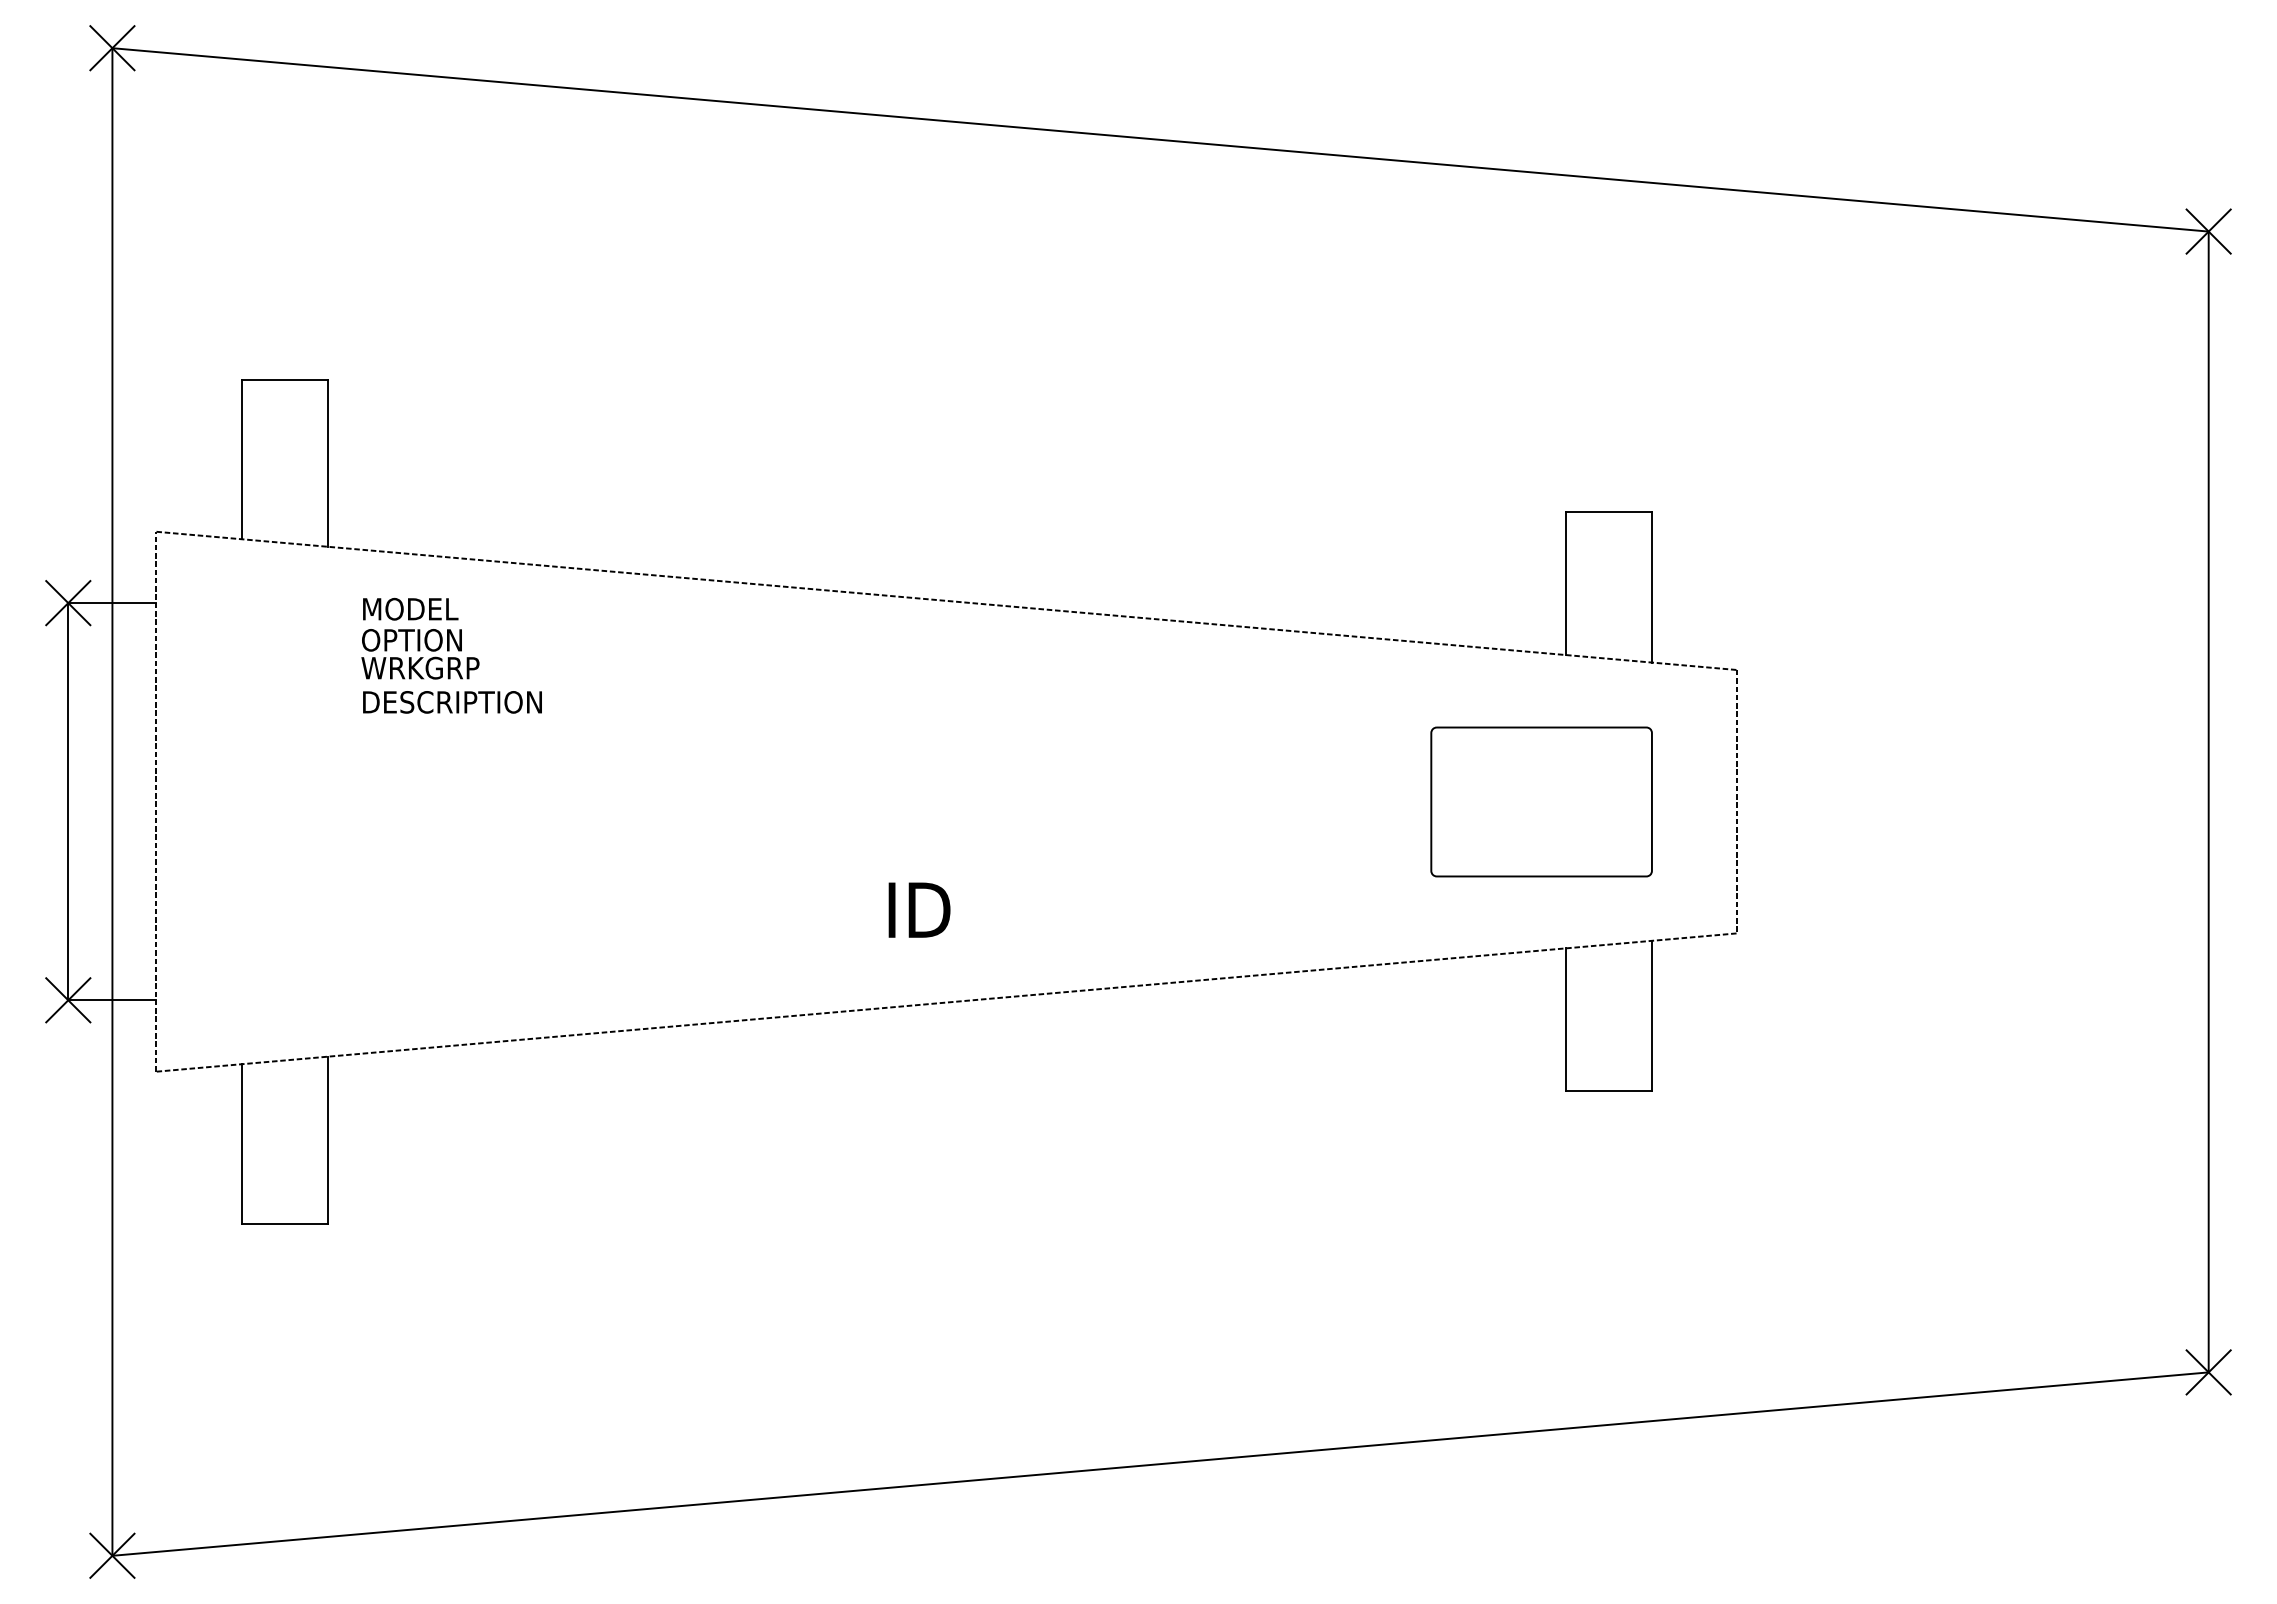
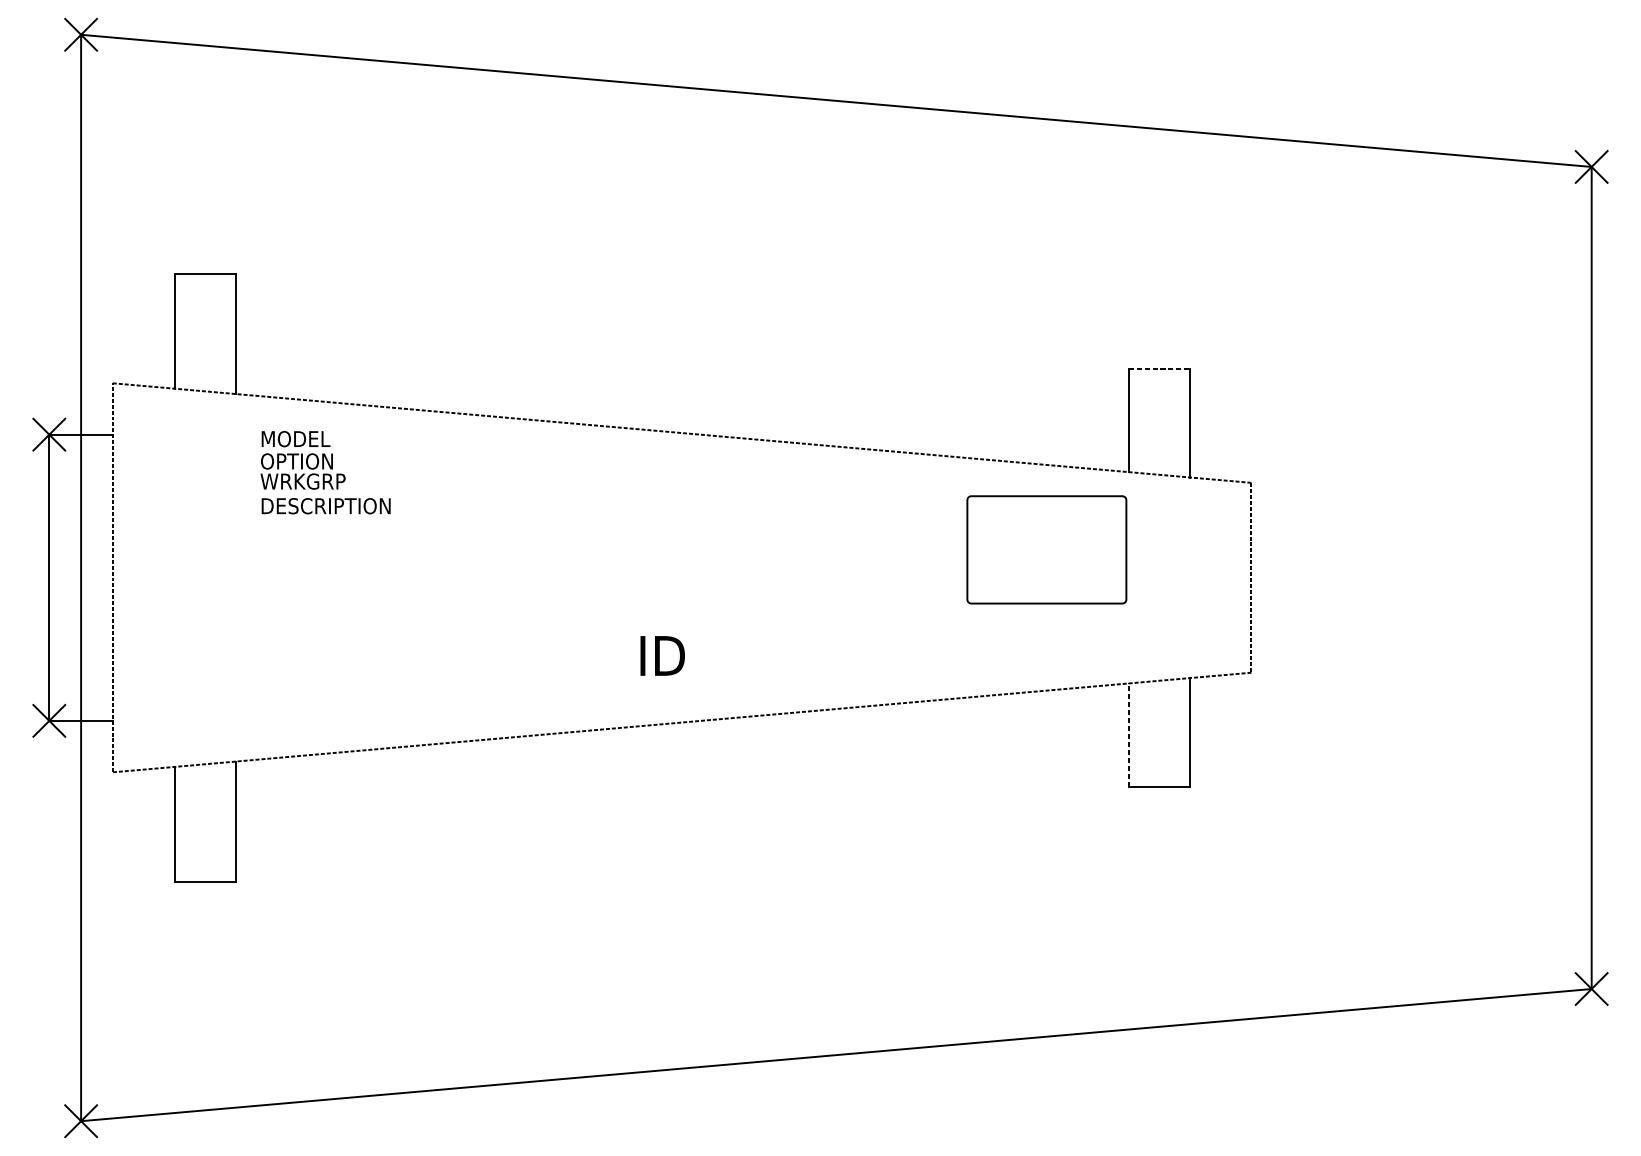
line: (1609, 512) -> (1159, 369), solid -> dashed
part: (1541, 801) -> (1046, 549), moved
line: (1566, 1019) -> (1128, 734), solid -> dashed

